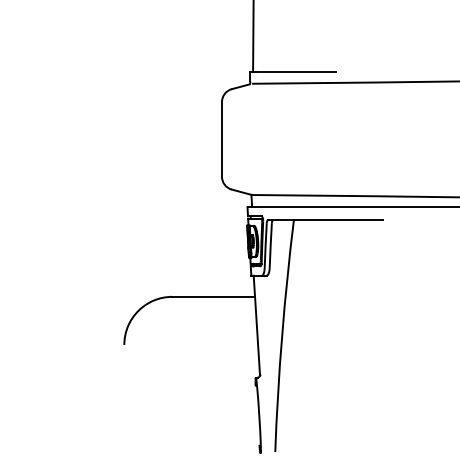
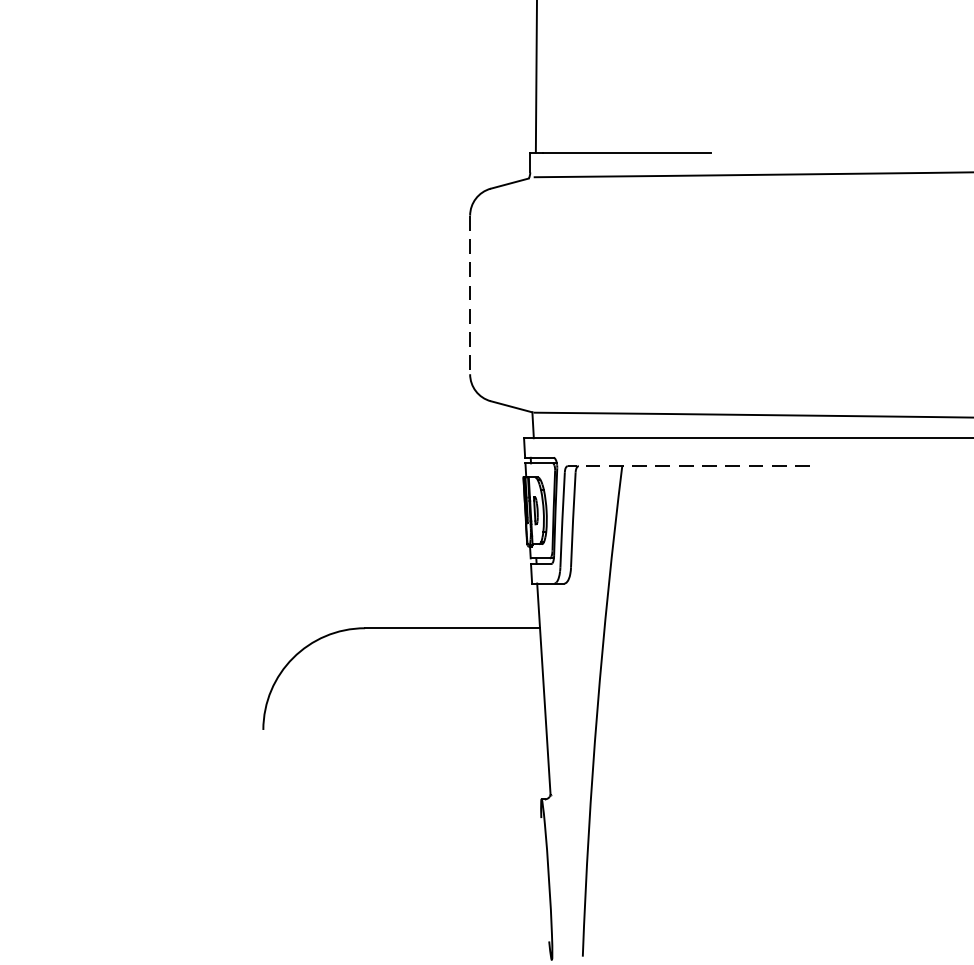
line: (222, 139) -> (471, 295), solid -> dashed
line: (324, 220) -> (687, 466), solid -> dashed

